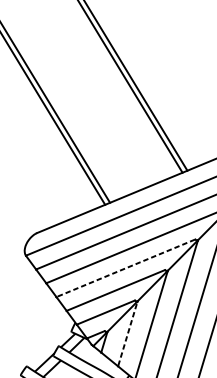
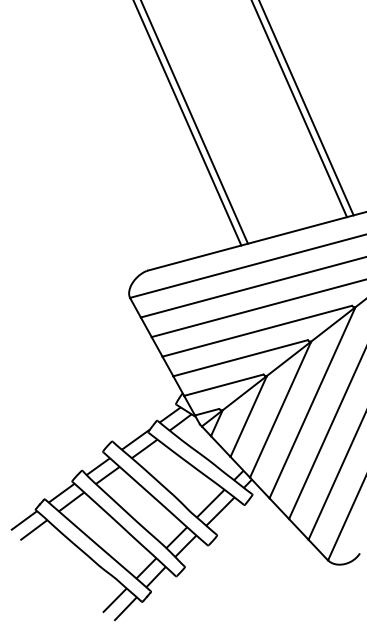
line: (126, 268) -> (257, 331), dashed -> solid
line: (127, 333) -> (248, 416), dashed -> solid

